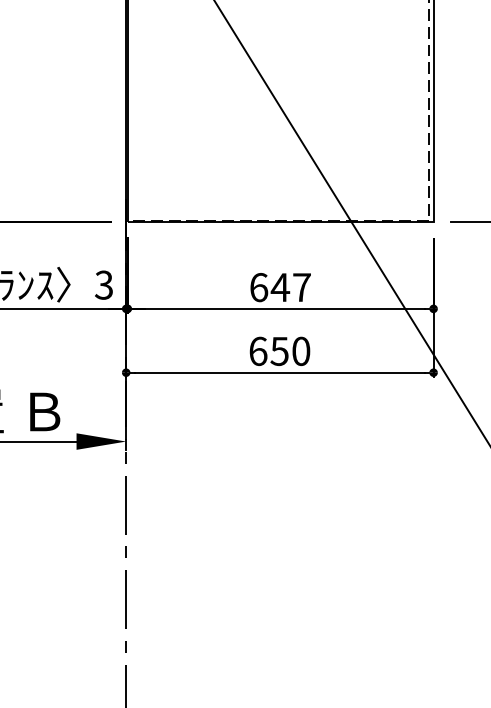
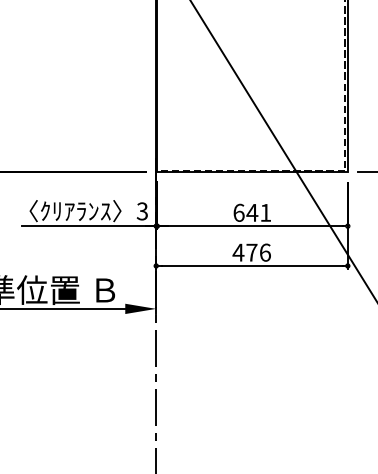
text: (301, 286) -> (265, 212), 647 -> 641
text: (279, 351) -> (251, 252), 650 -> 476

